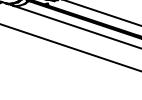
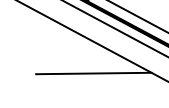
line: (65, 75) -> (93, 73), added

